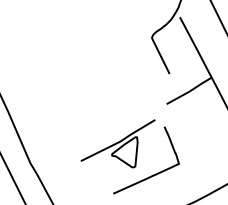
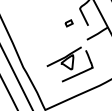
part: (127, 69) -> (68, 23), added

